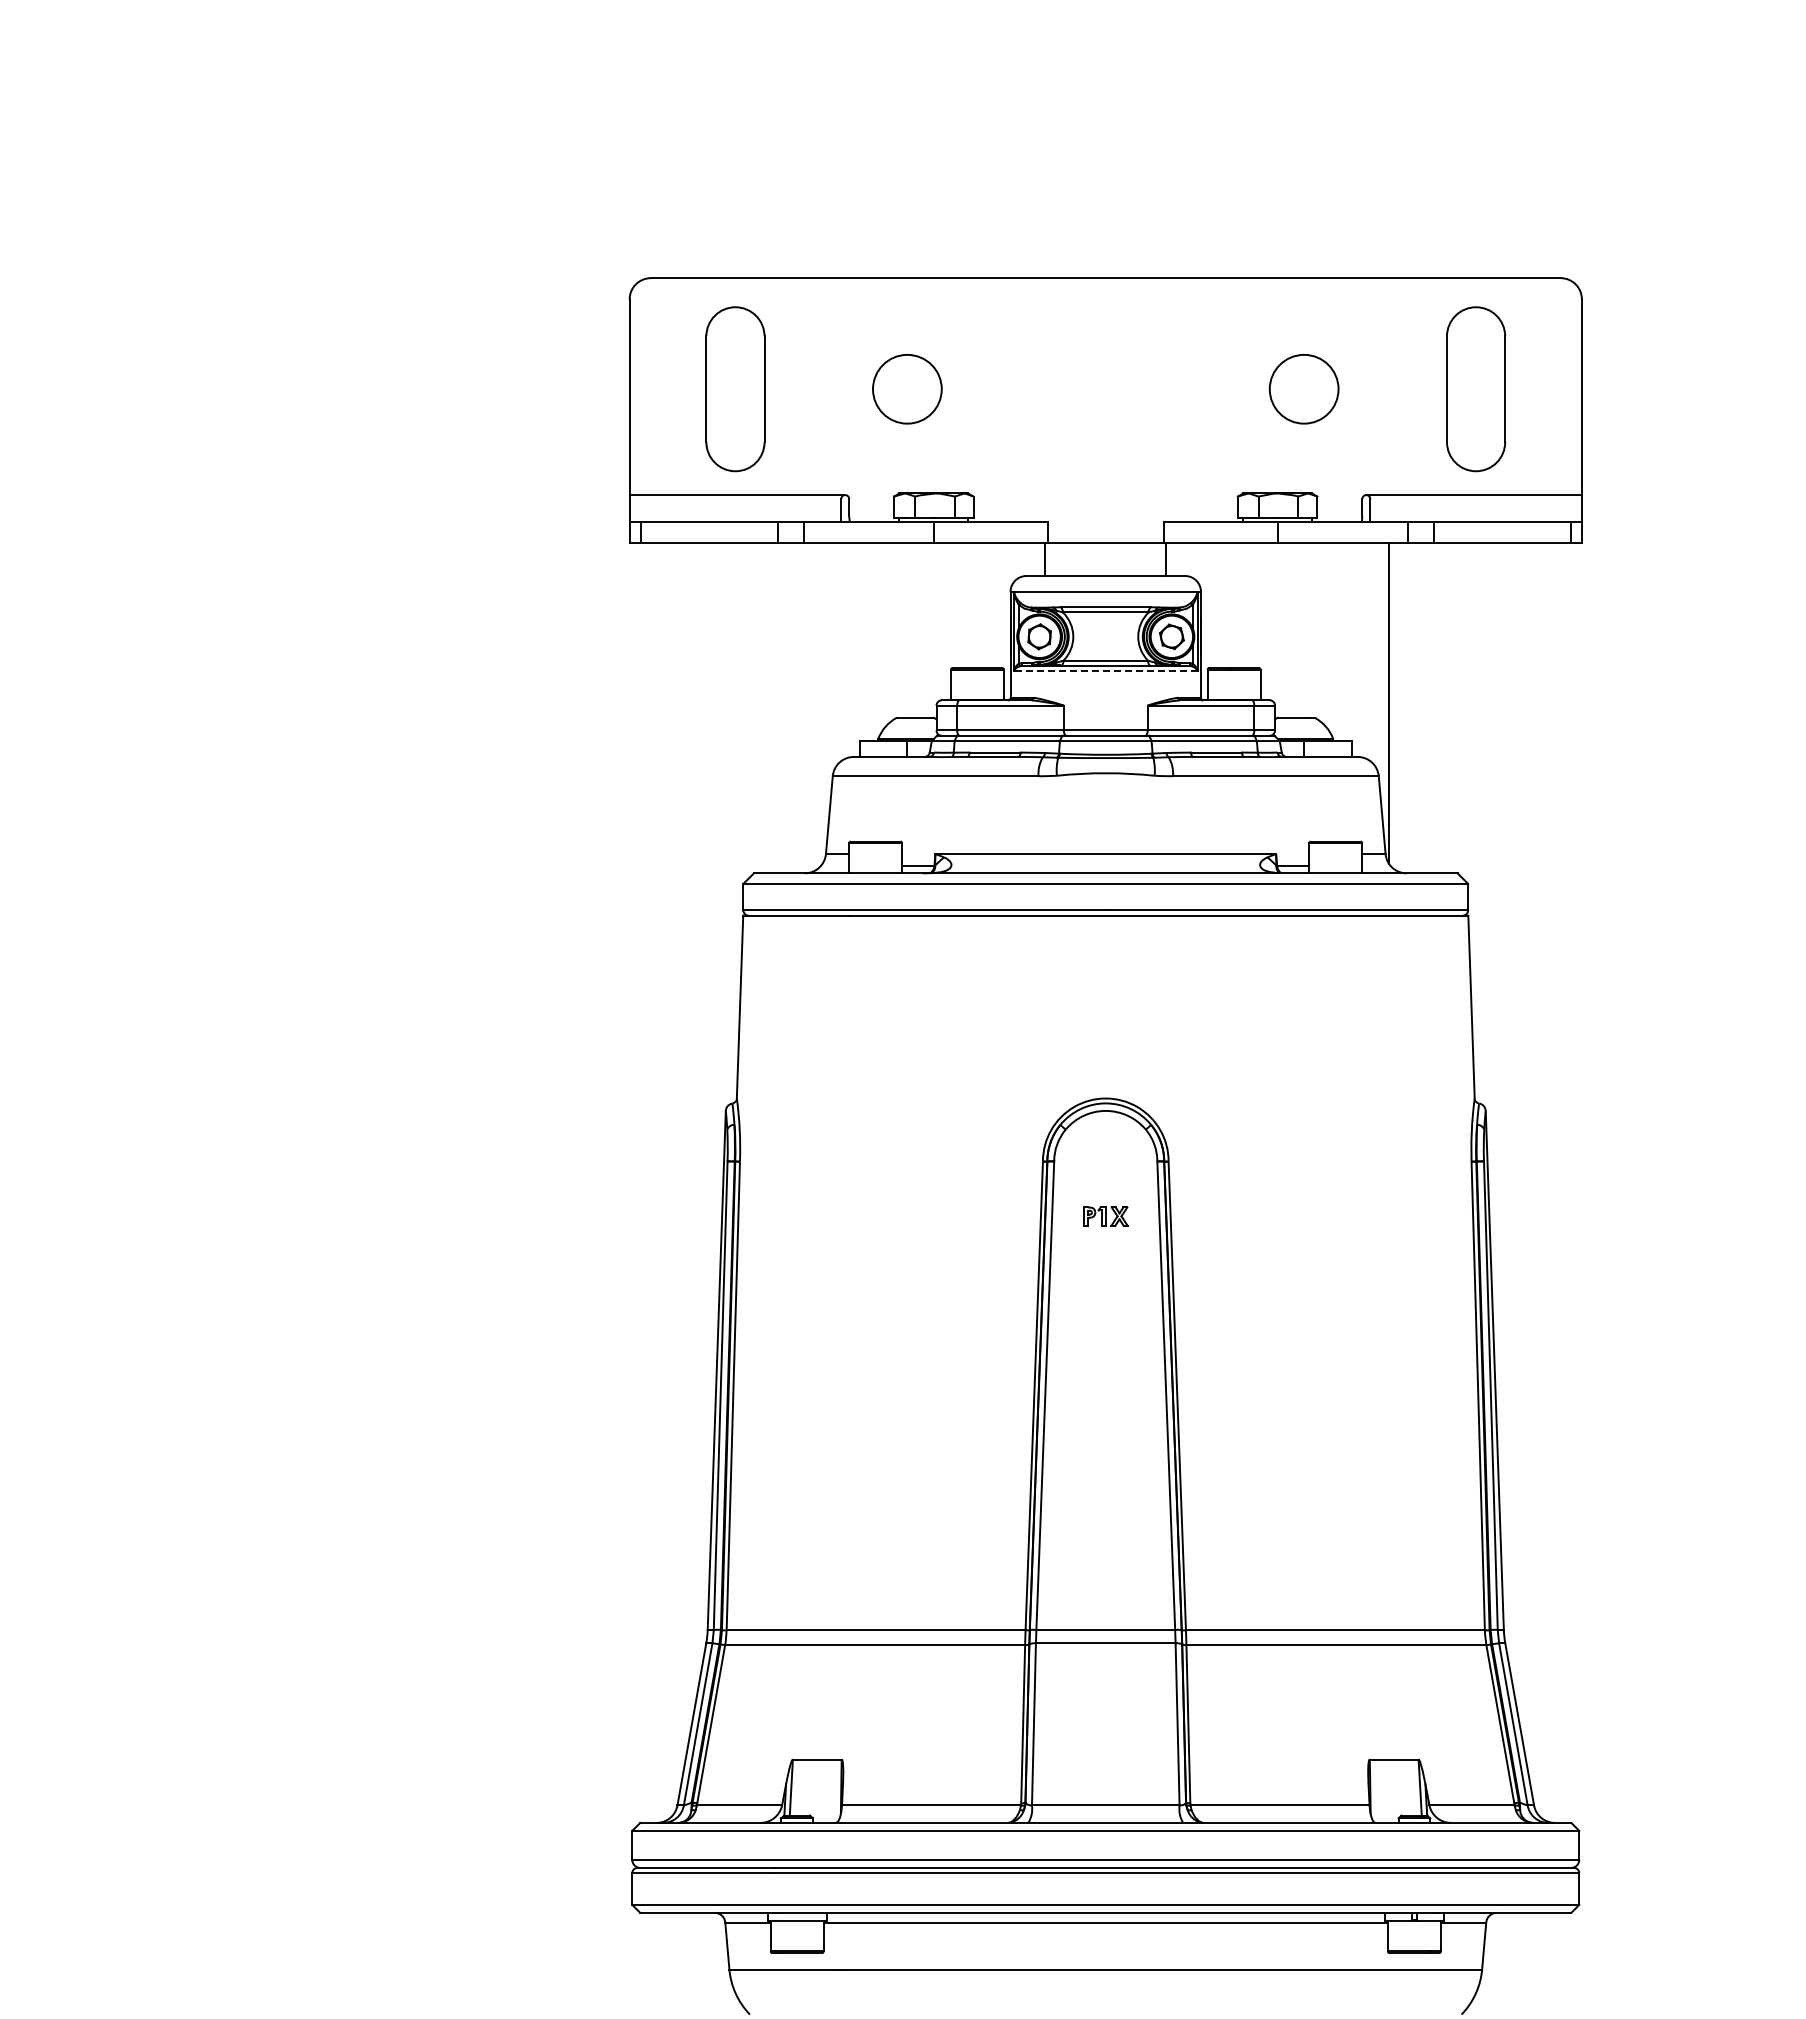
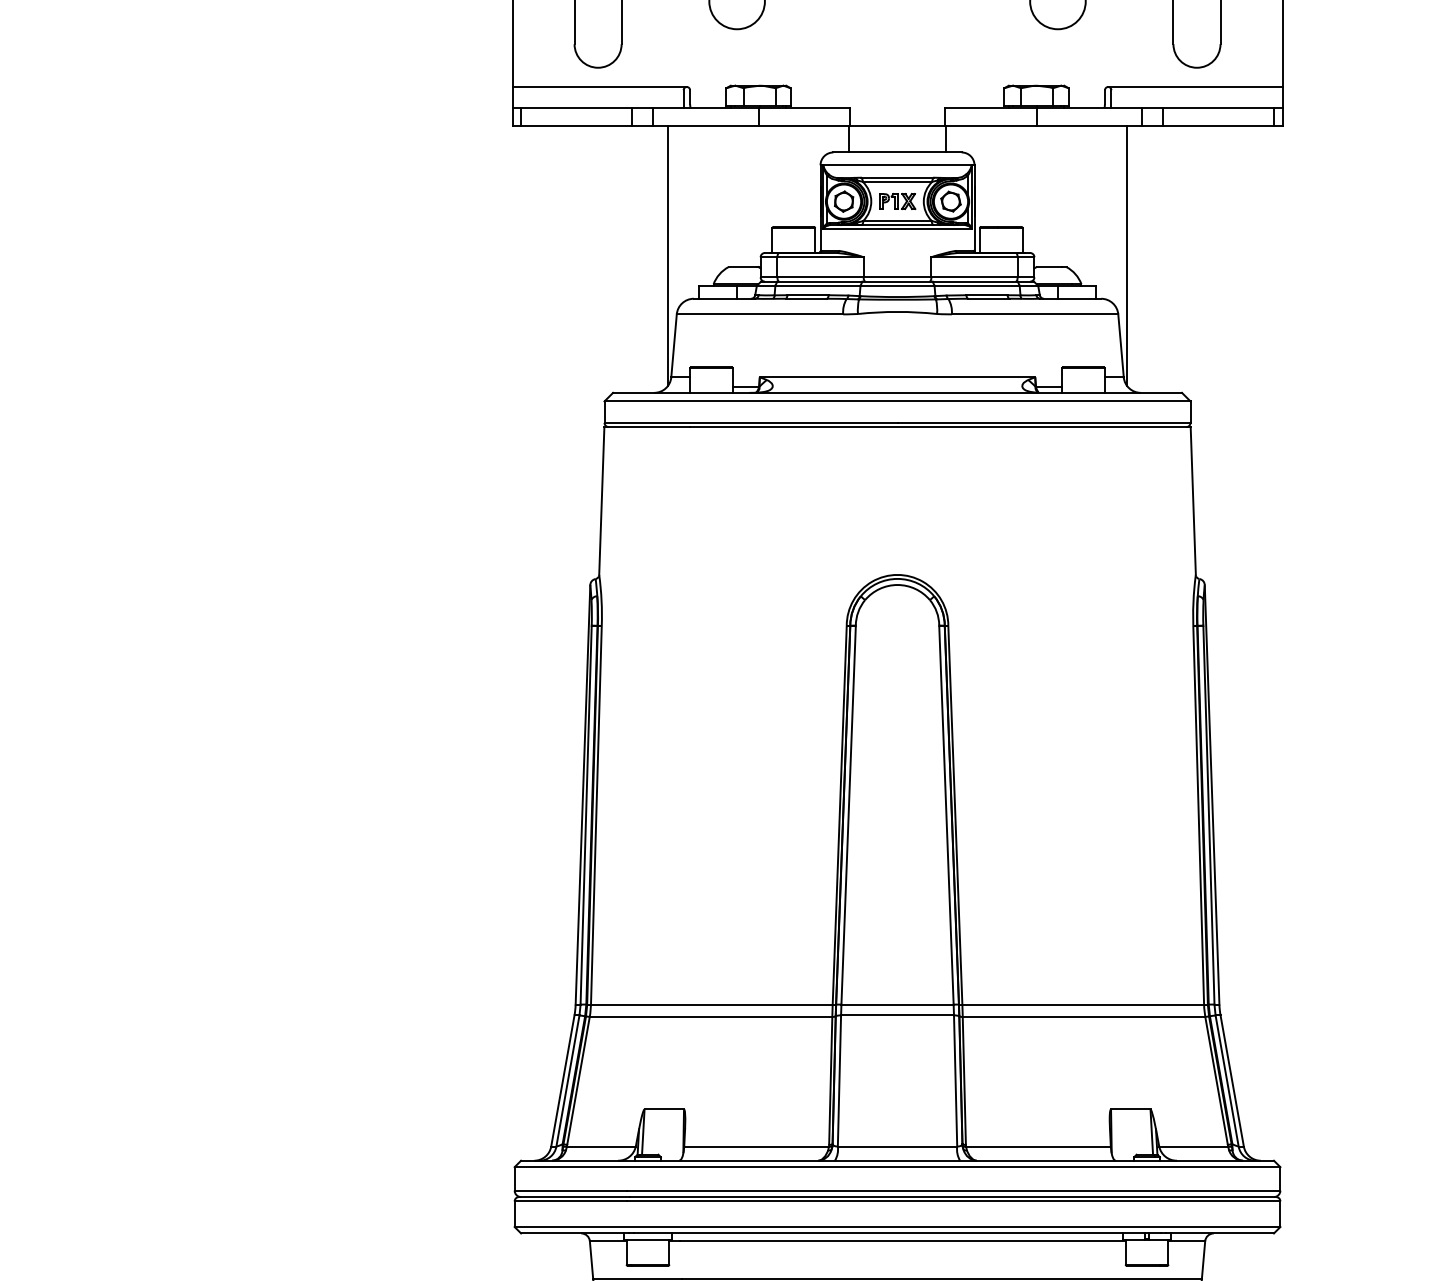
line: (1105, 671) -> (897, 229), dashed -> solid
line: (822, 703) -> (668, 255), added
part: (1105, 1216) -> (897, 201), moved

